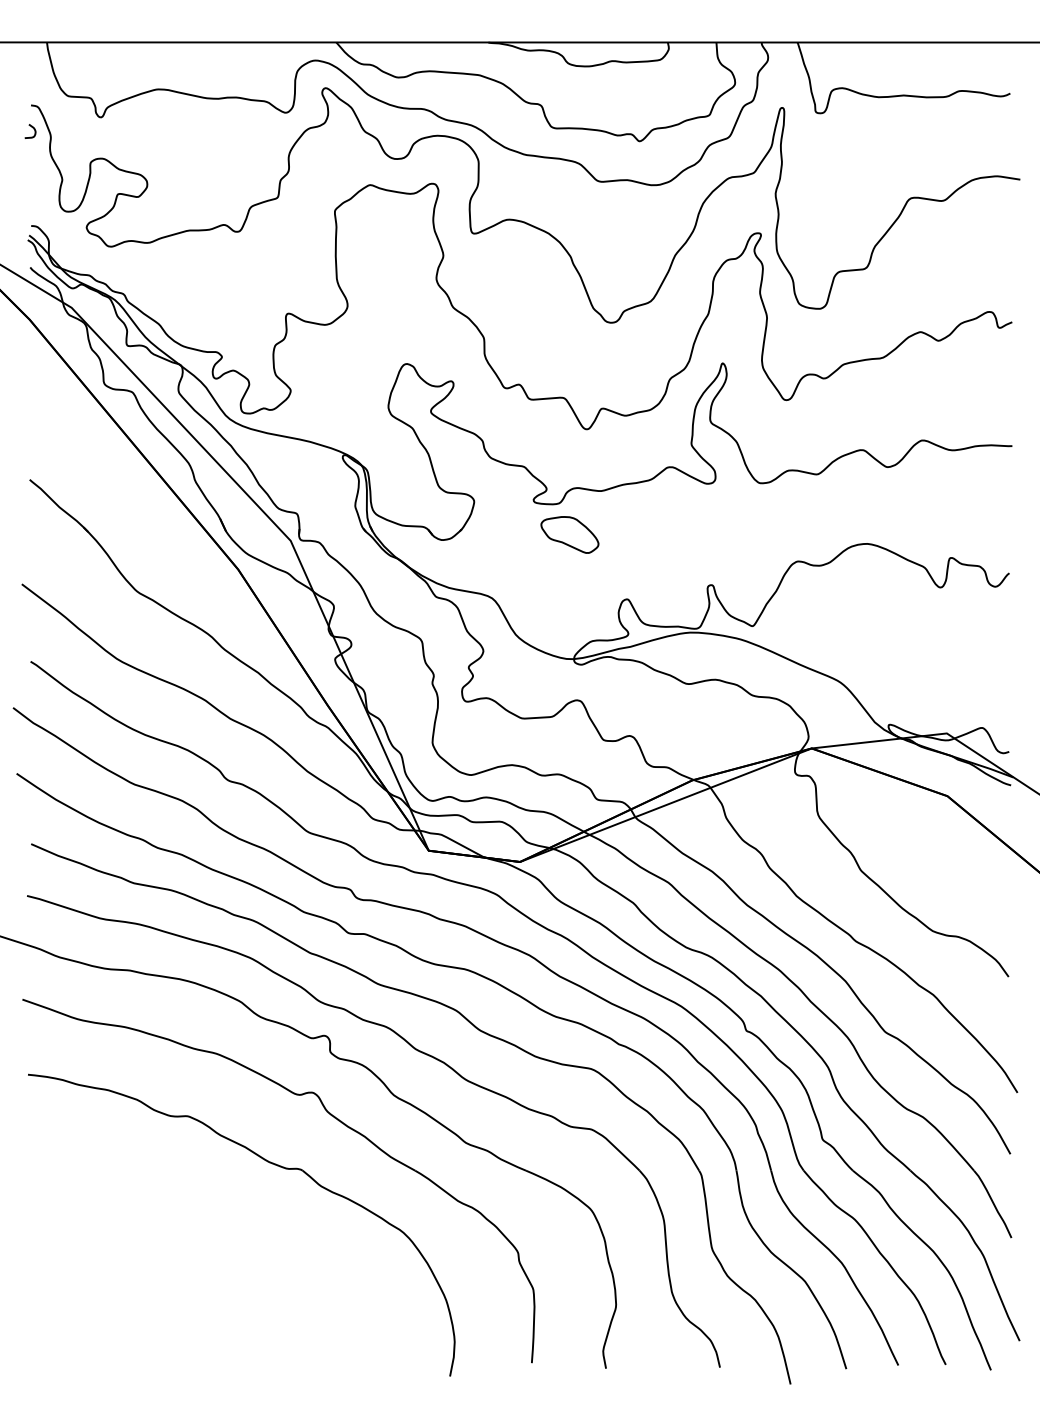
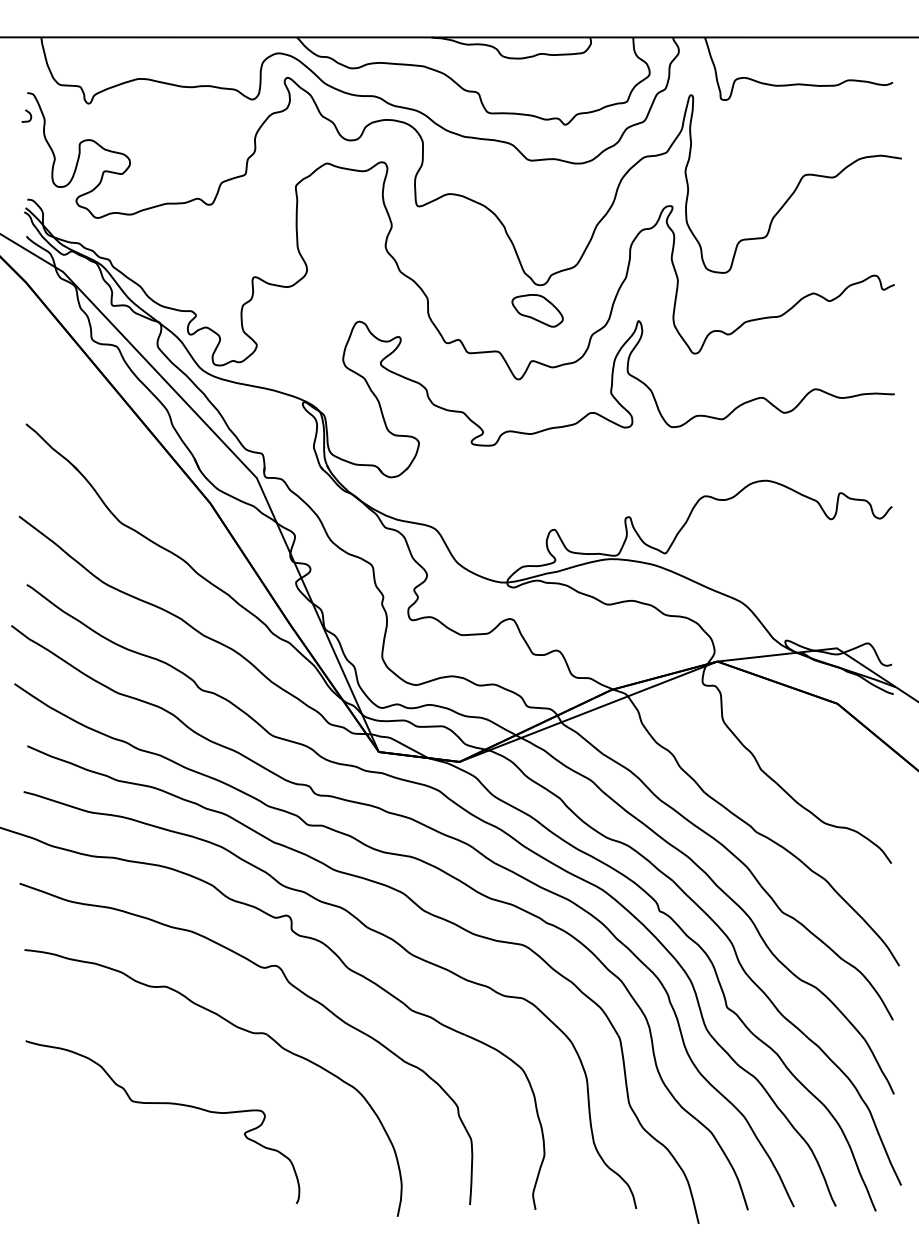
part: (569, 534) -> (537, 310), moved
curve: (184, 1249) -> (162, 1104), added

